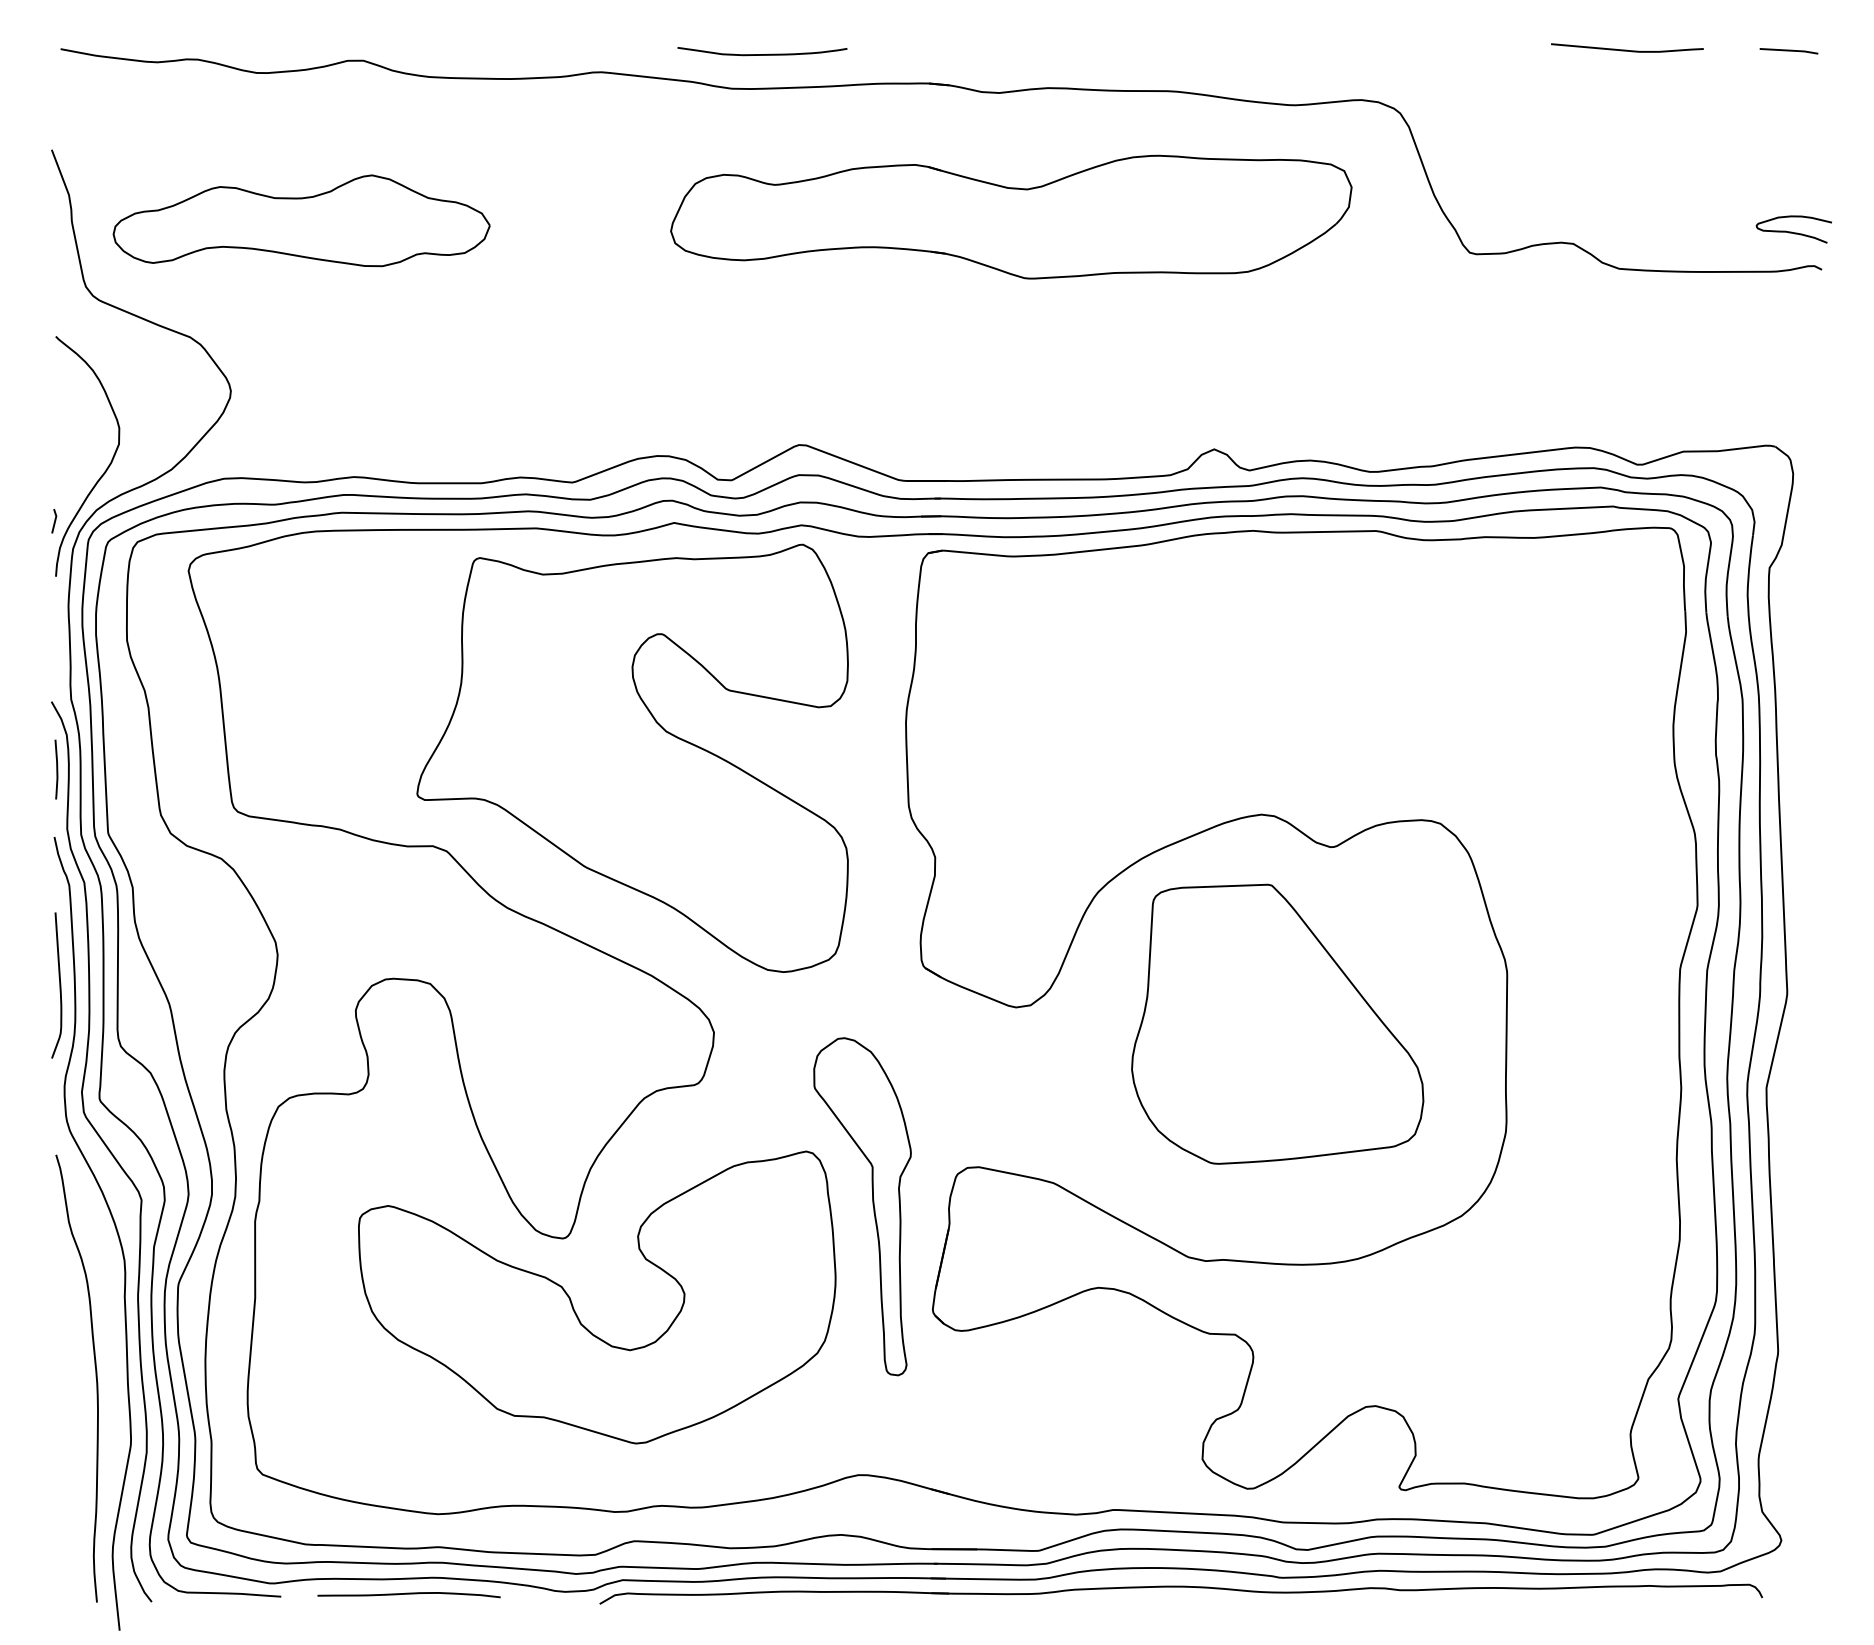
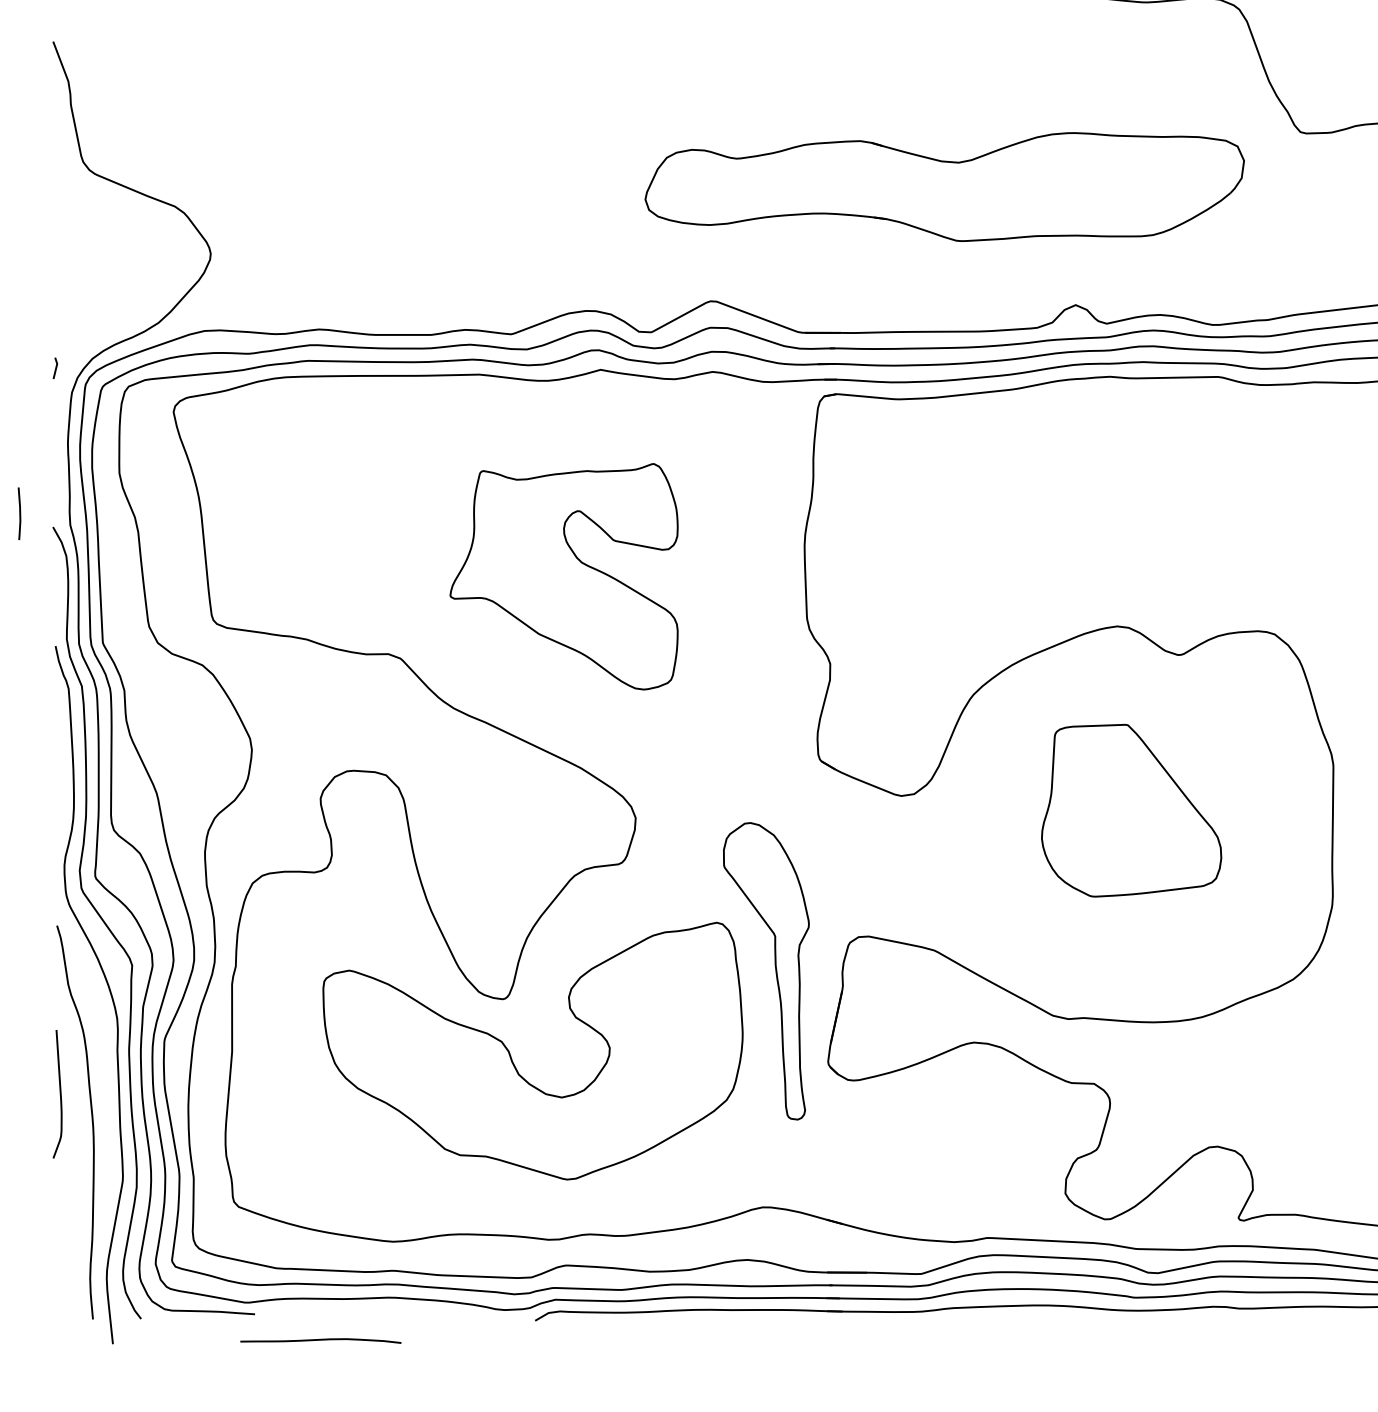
part: (1011, 216) -> (944, 186), moved
part: (301, 220) -> (272, 103), removed
curve: (105, 469) -> (100, 322), removed
part: (632, 757) -> (564, 576), size x0.6
line: (56, 769) -> (19, 513), moved
curve: (59, 985) -> (60, 1094), moved
part: (1277, 1023) -> (1131, 810), size x0.7
curve: (408, 1594) -> (320, 1340), moved

